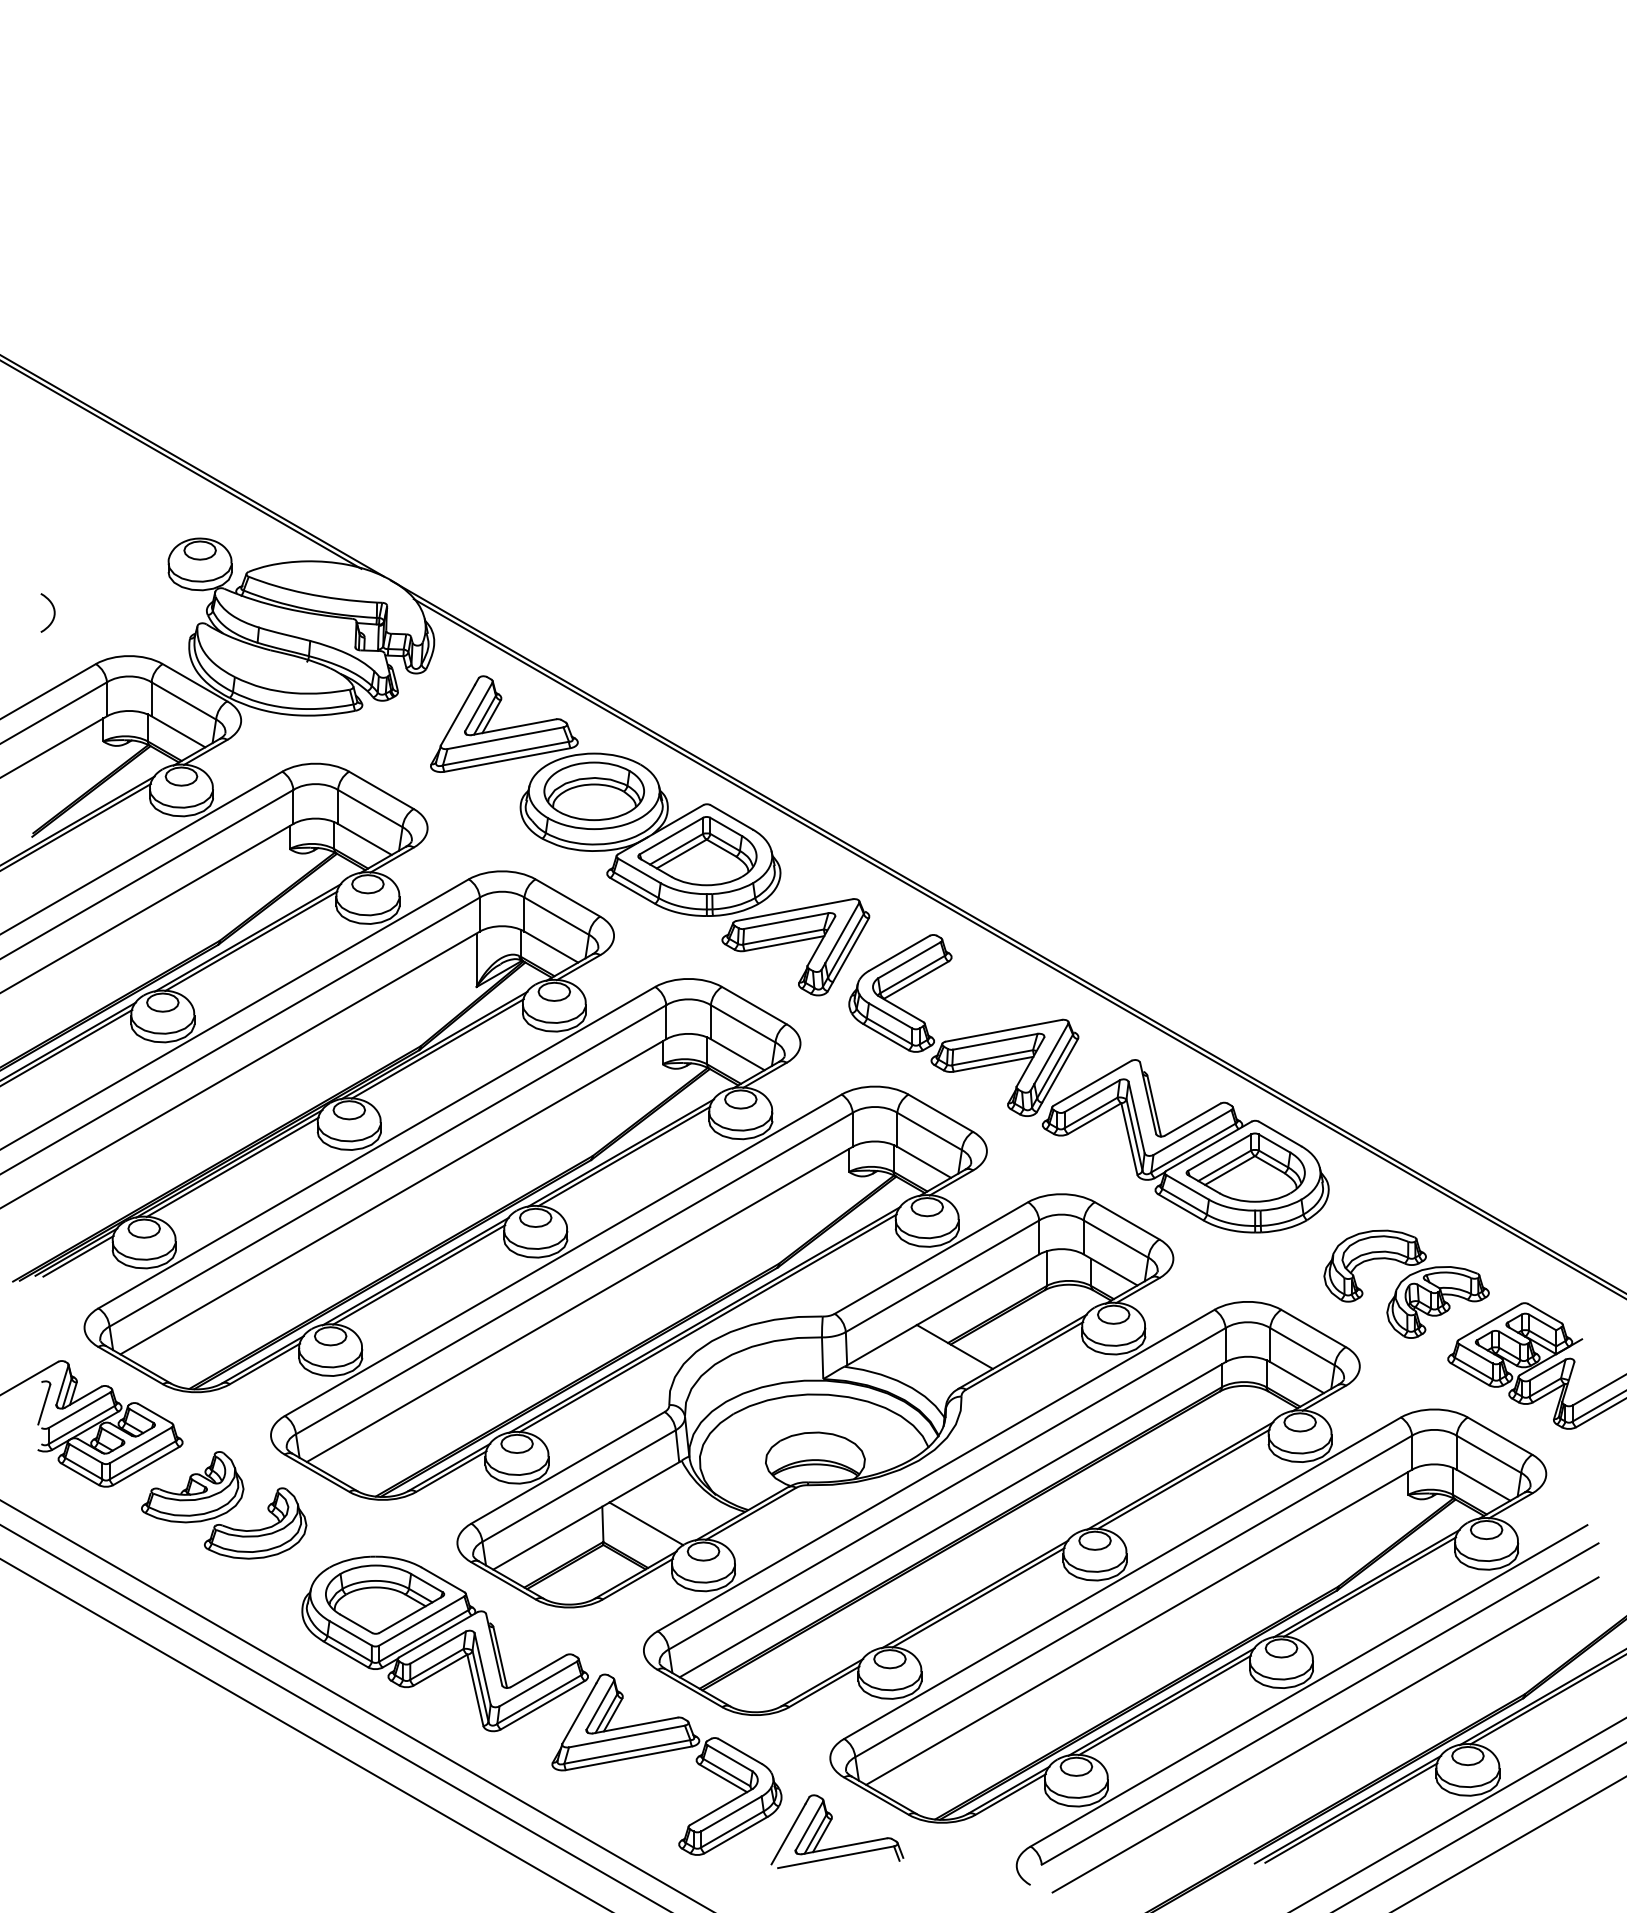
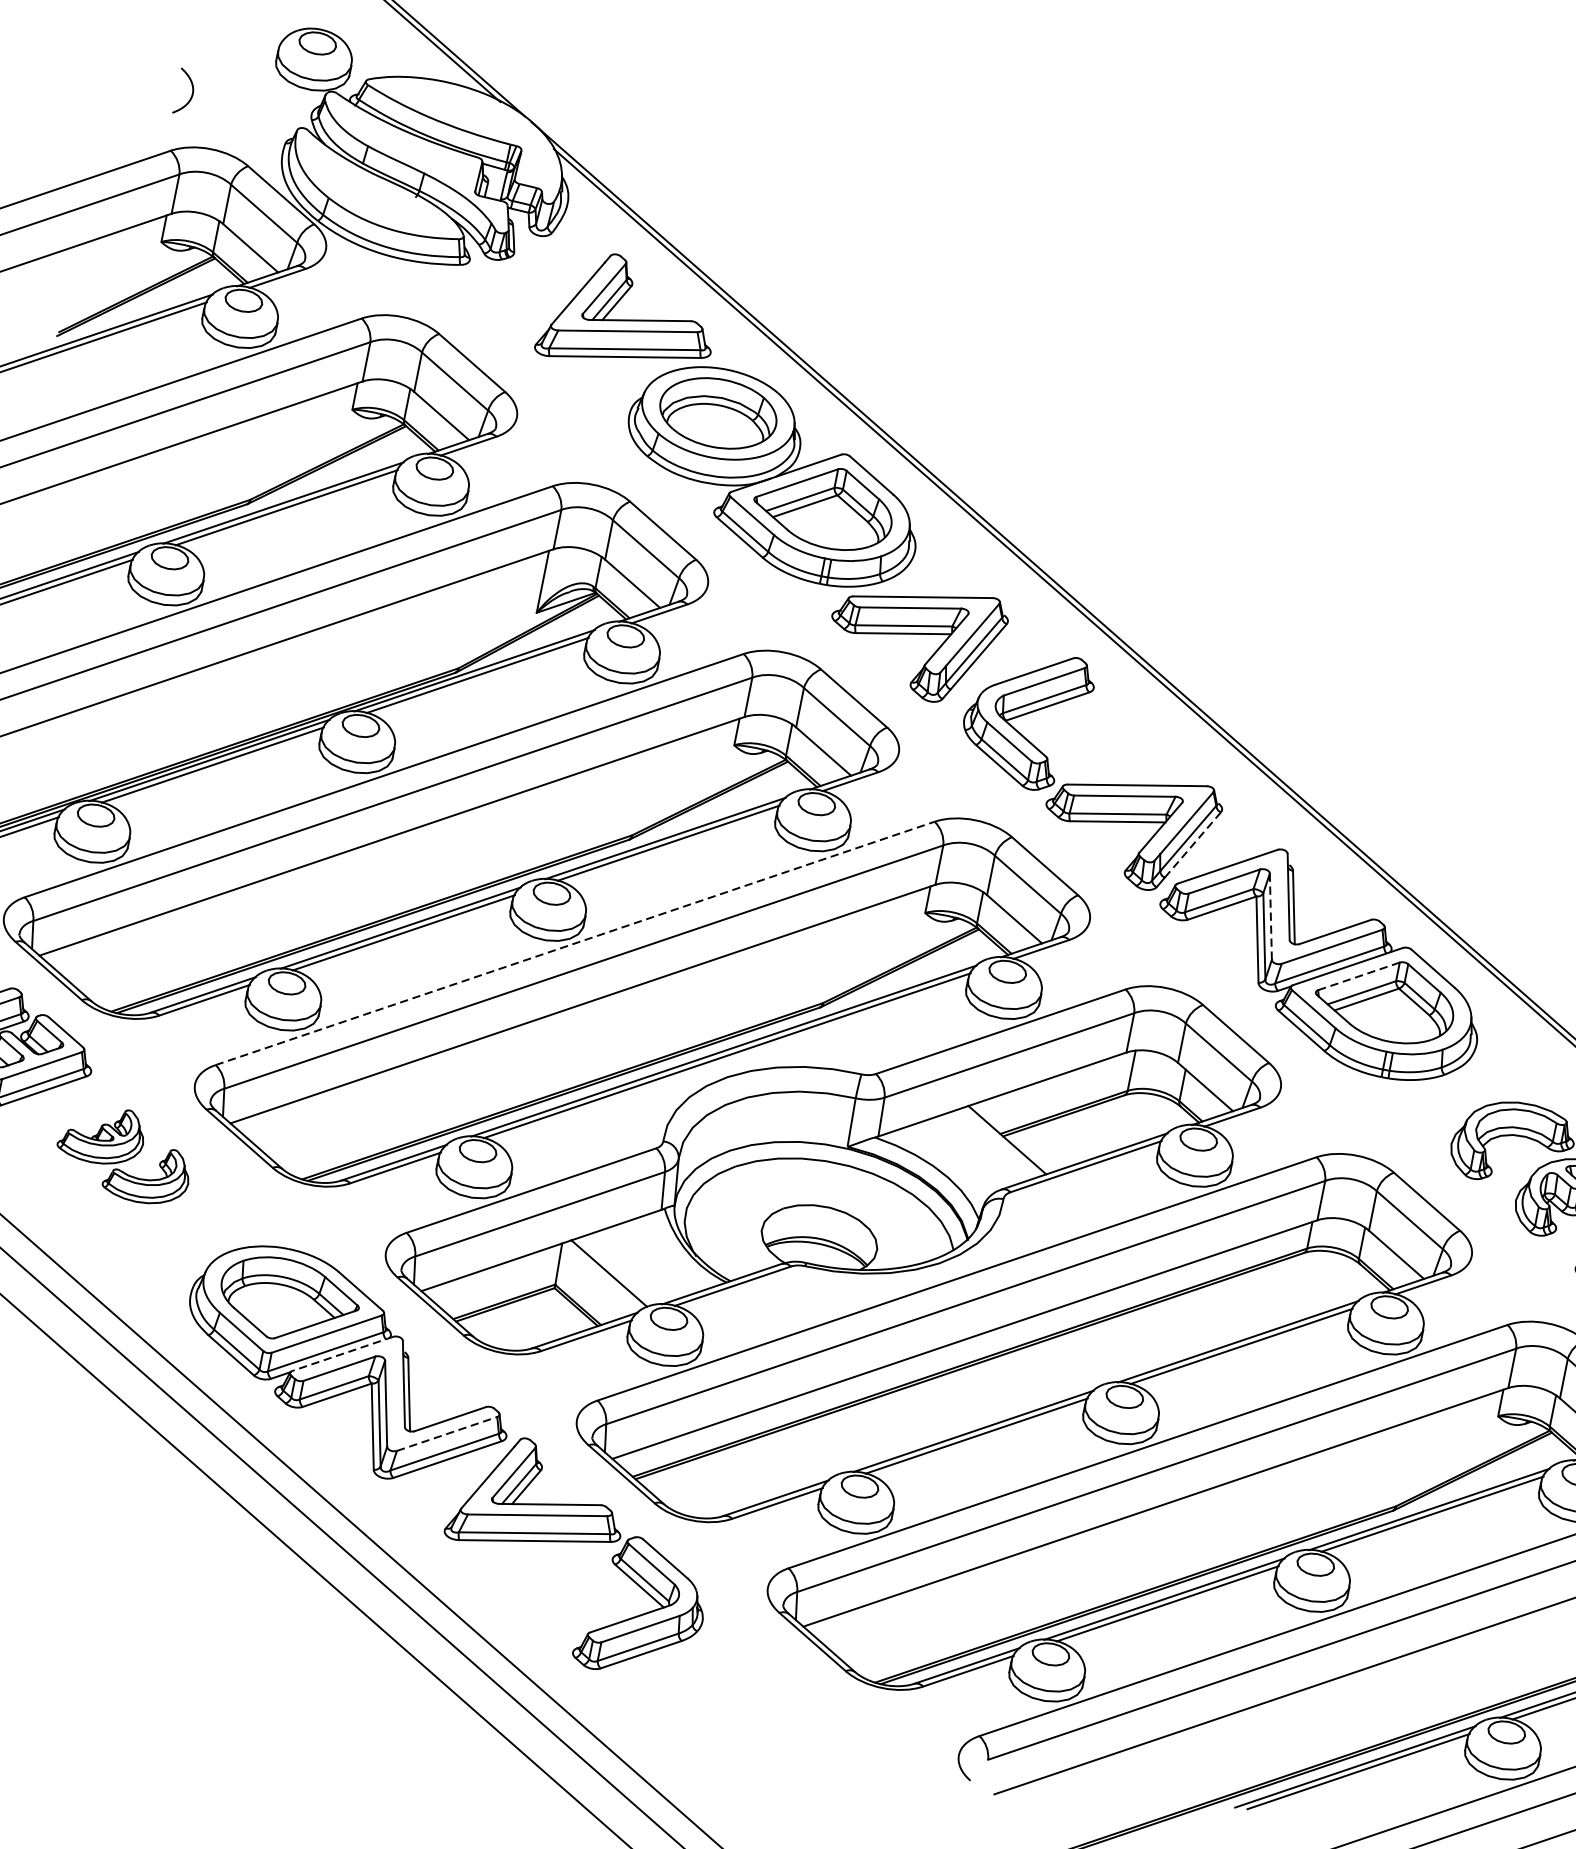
curve: (53, 612) -> (191, 92), moved
line: (1059, 1071) -> (1192, 845), solid -> dashed
line: (1136, 1117) -> (1270, 916), solid -> dashed
line: (1219, 1152) -> (1358, 976), solid -> dashed
line: (563, 1255) -> (575, 943), solid -> dashed
part: (224, 1505) -> (125, 1154), size x0.7
line: (437, 1635) -> (341, 1354), solid -> dashed
line: (538, 1683) -> (447, 1433), solid -> dashed
part: (828, 1826) -> (750, 1666), removed

